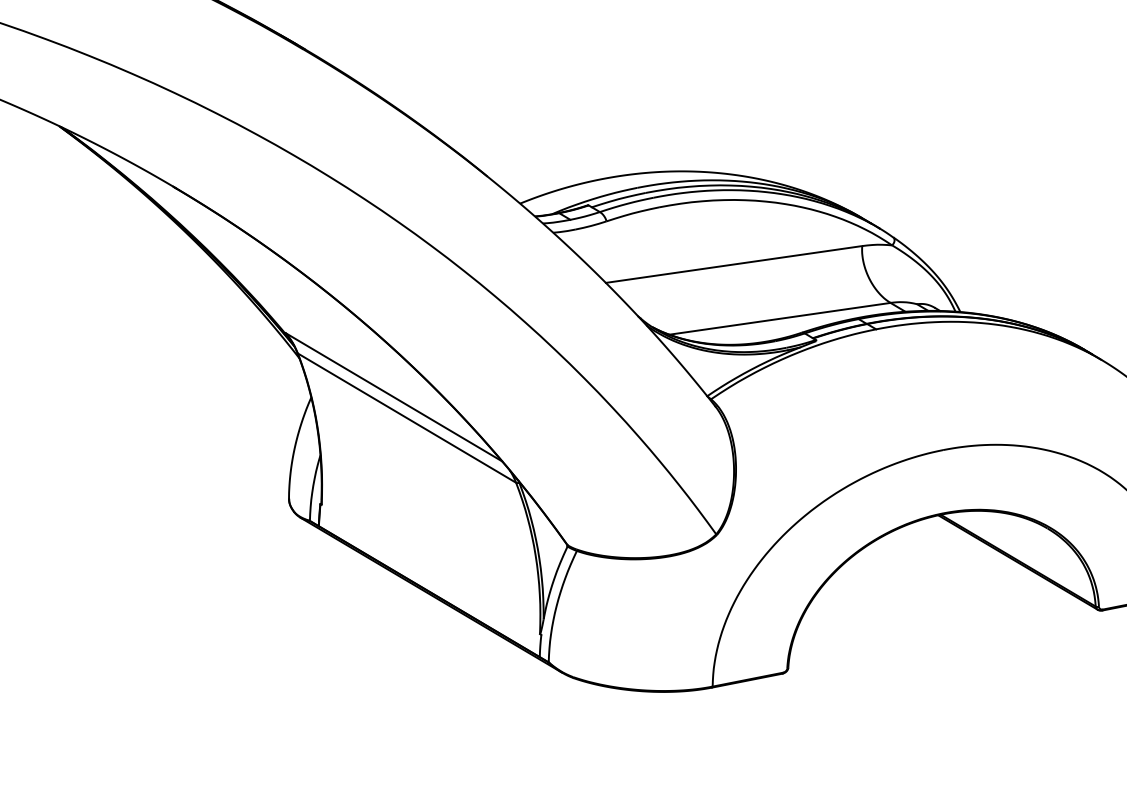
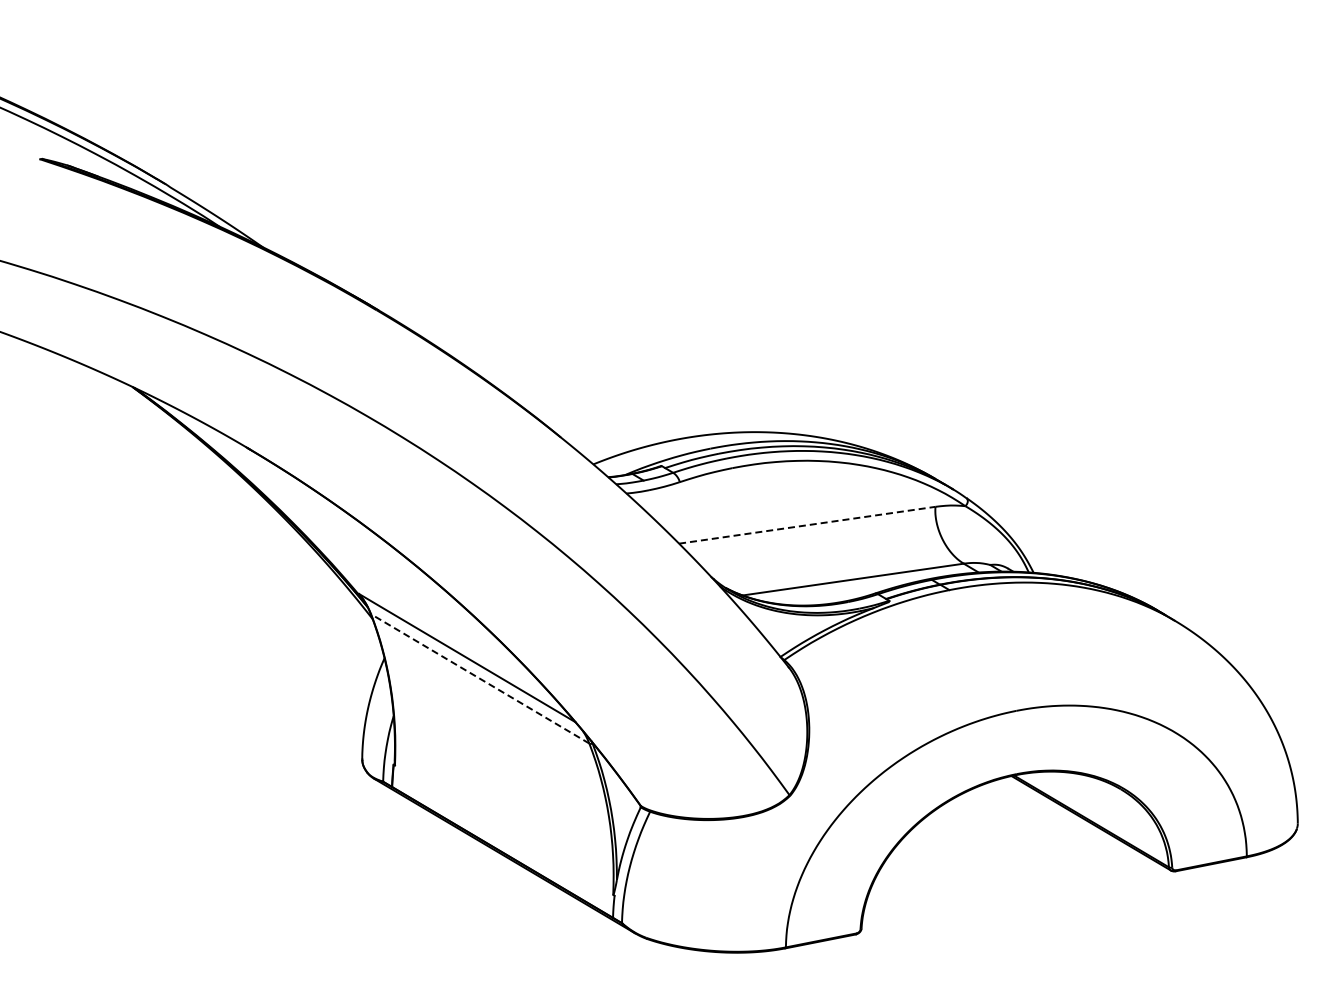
line: (734, 264) -> (807, 525), solid -> dashed
line: (407, 417) -> (480, 678), solid -> dashed

